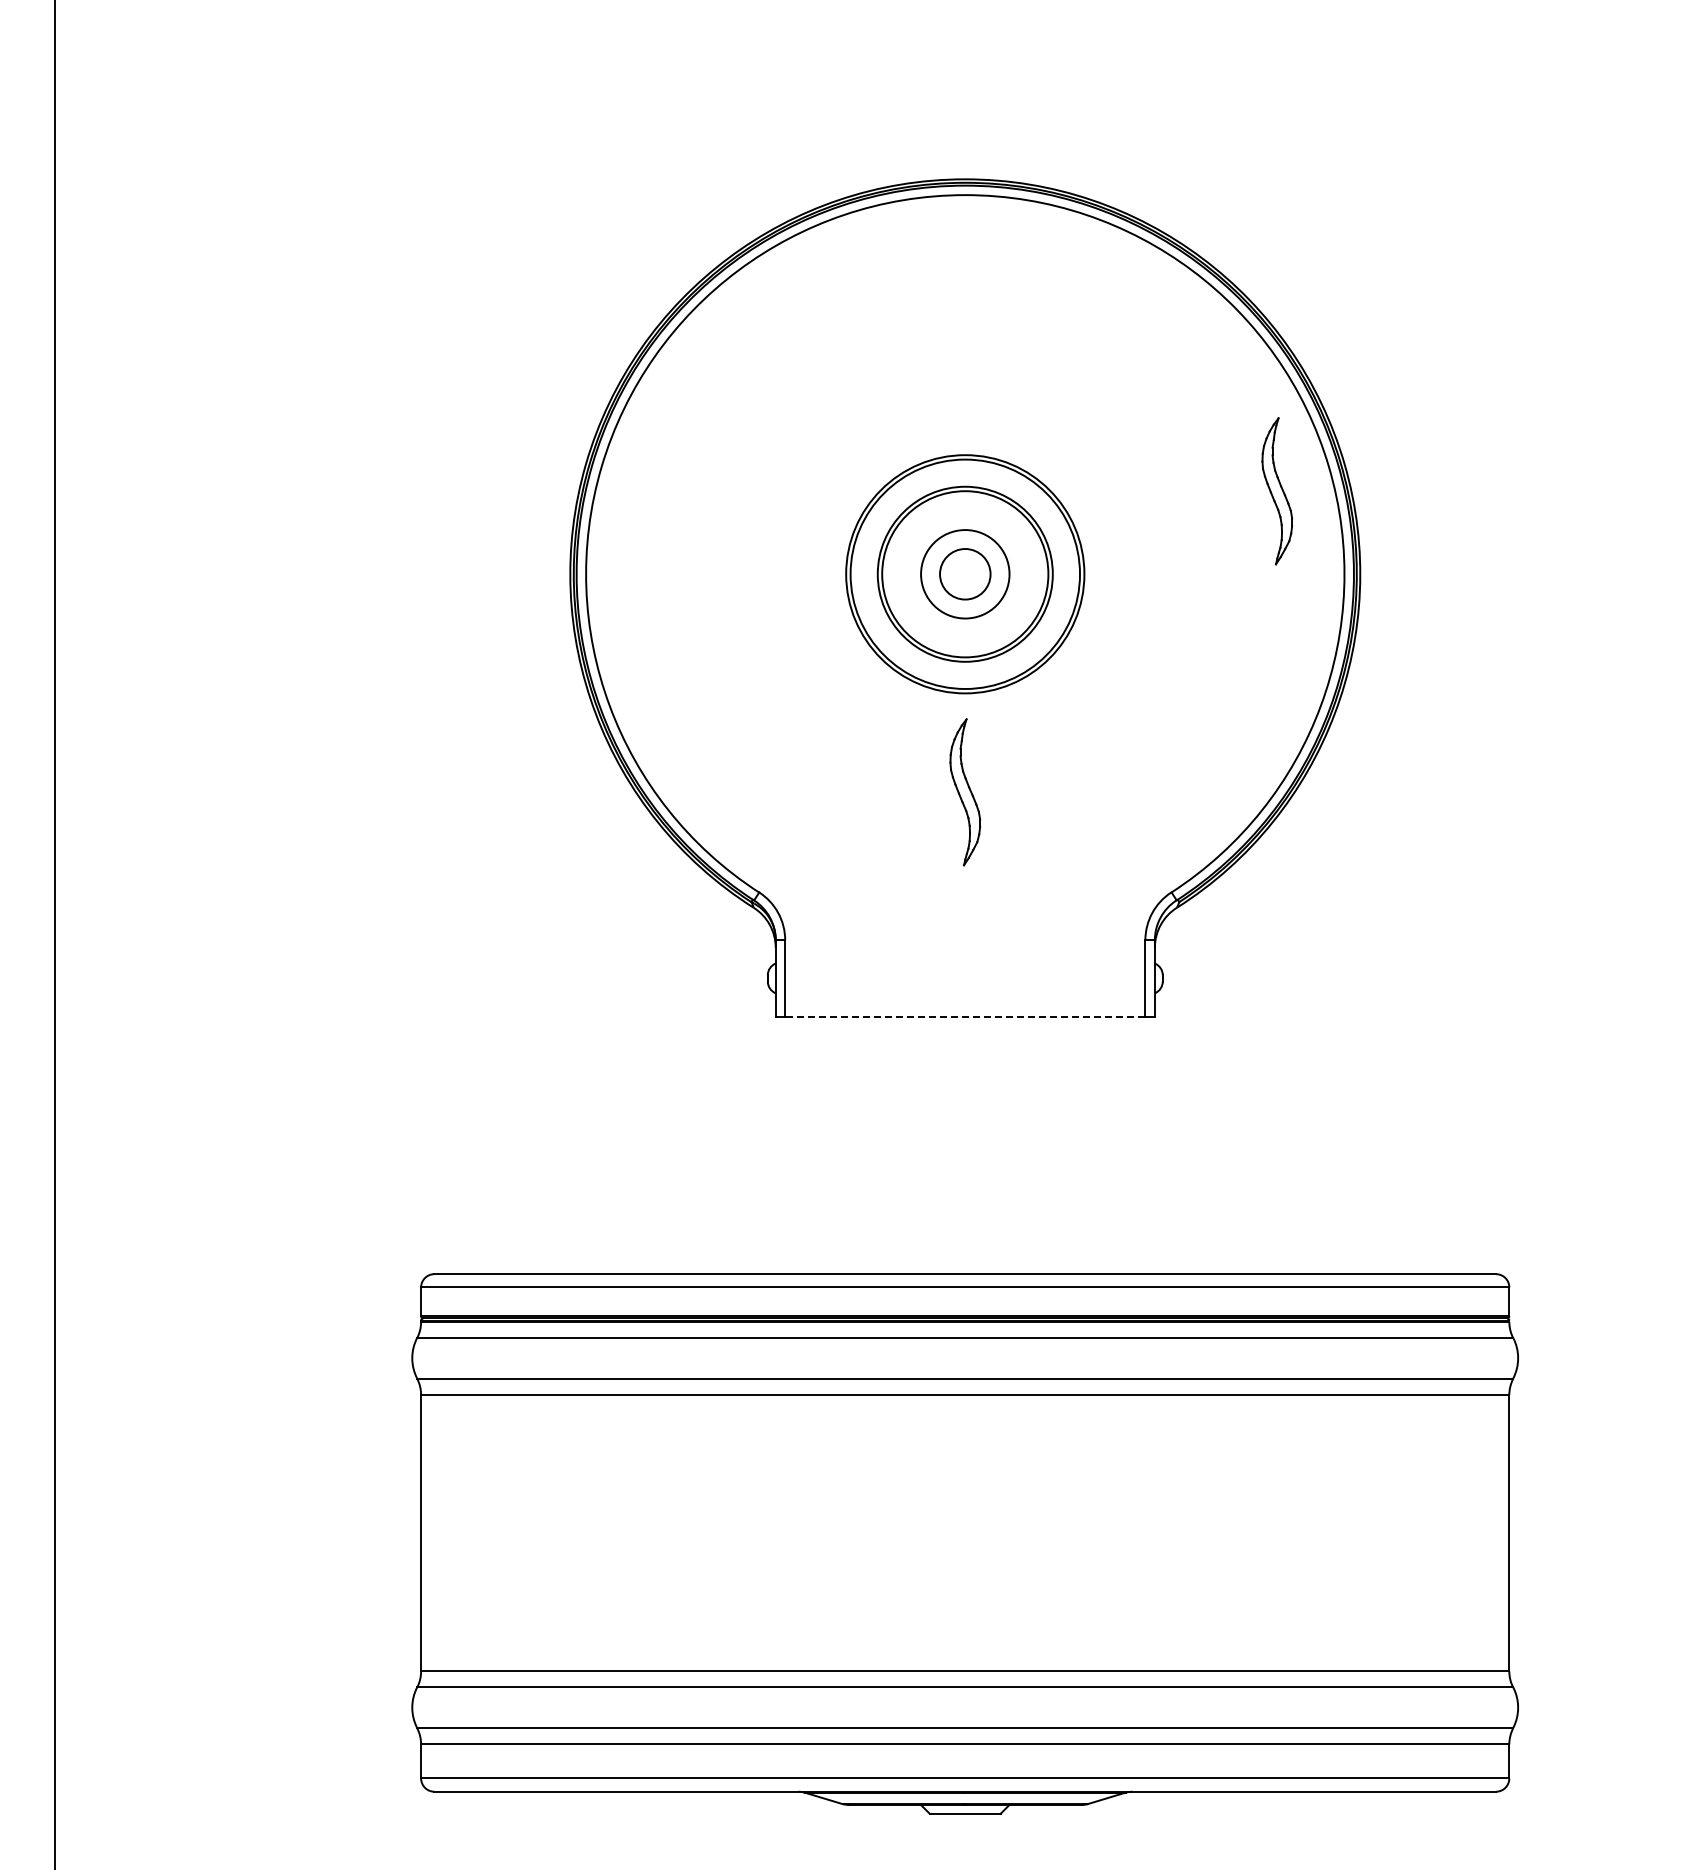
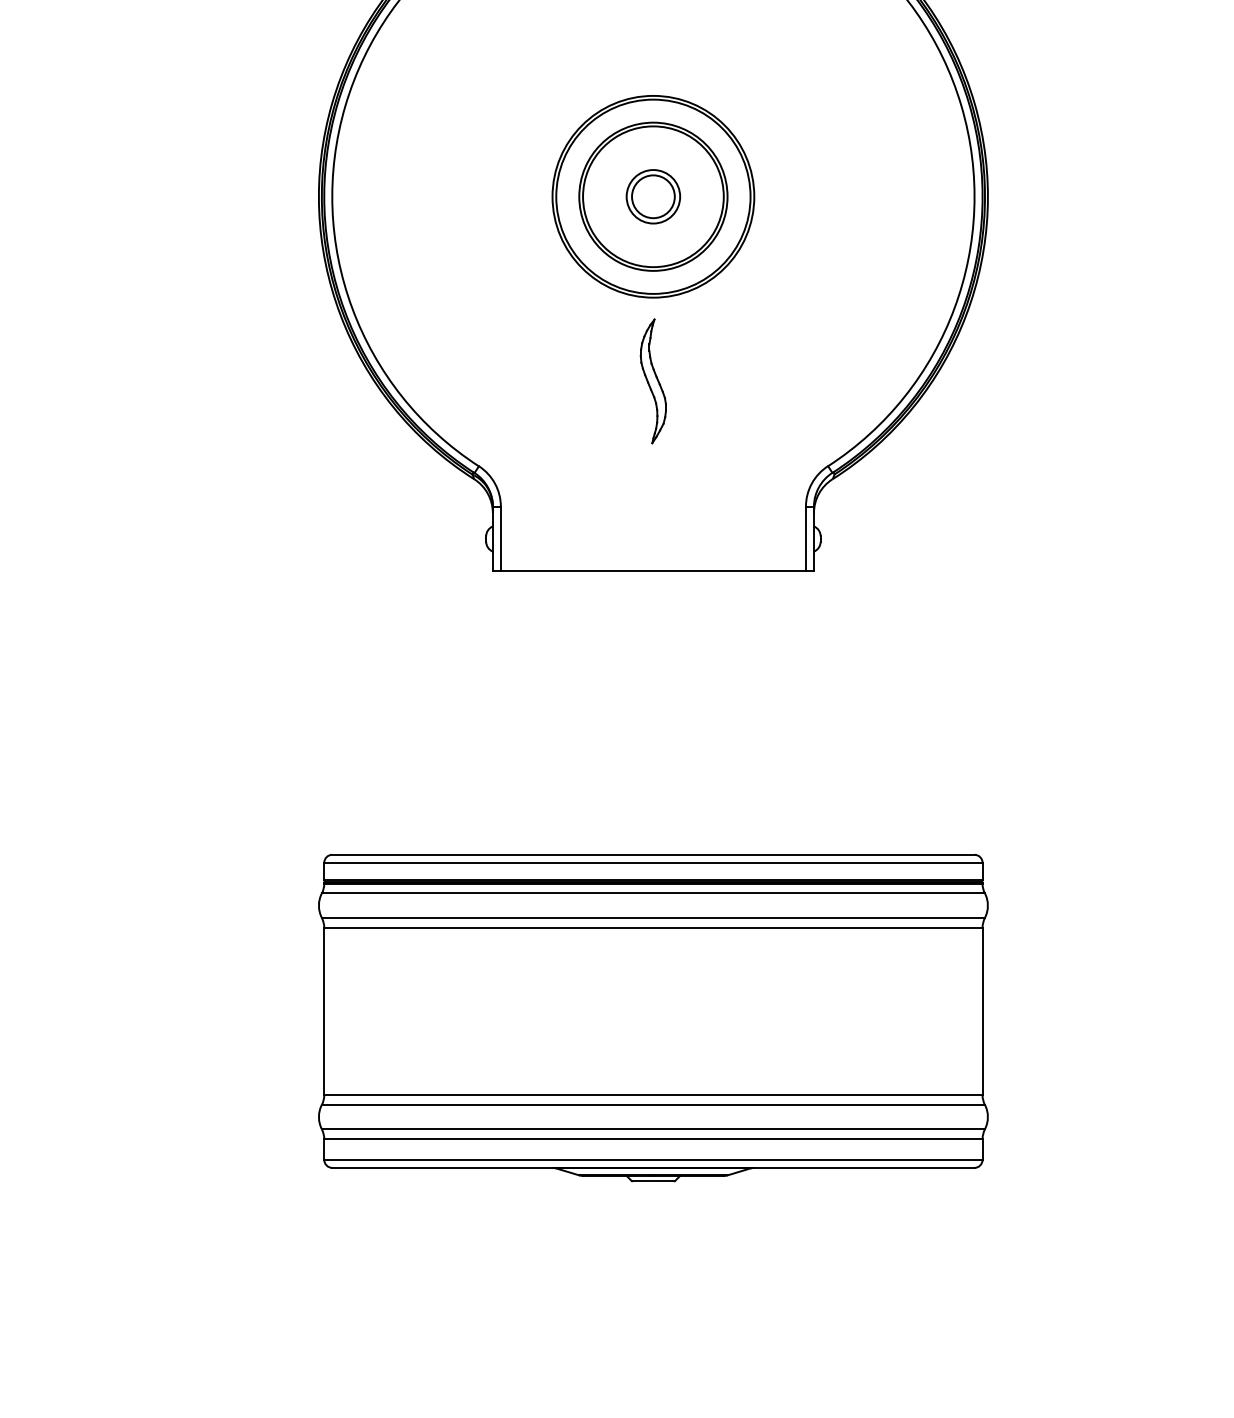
part: (1277, 491) -> (917, 126), removed
circle: (964, 573) -> (652, 196), size x0.71
line: (964, 1016) -> (652, 571), dashed -> solid
part: (965, 1543) -> (653, 1017), size x0.71

